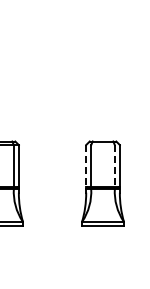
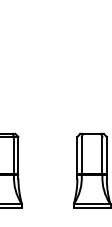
line: (86, 166) -> (77, 155), dashed -> solid
line: (114, 166) -> (102, 155), dashed -> solid

